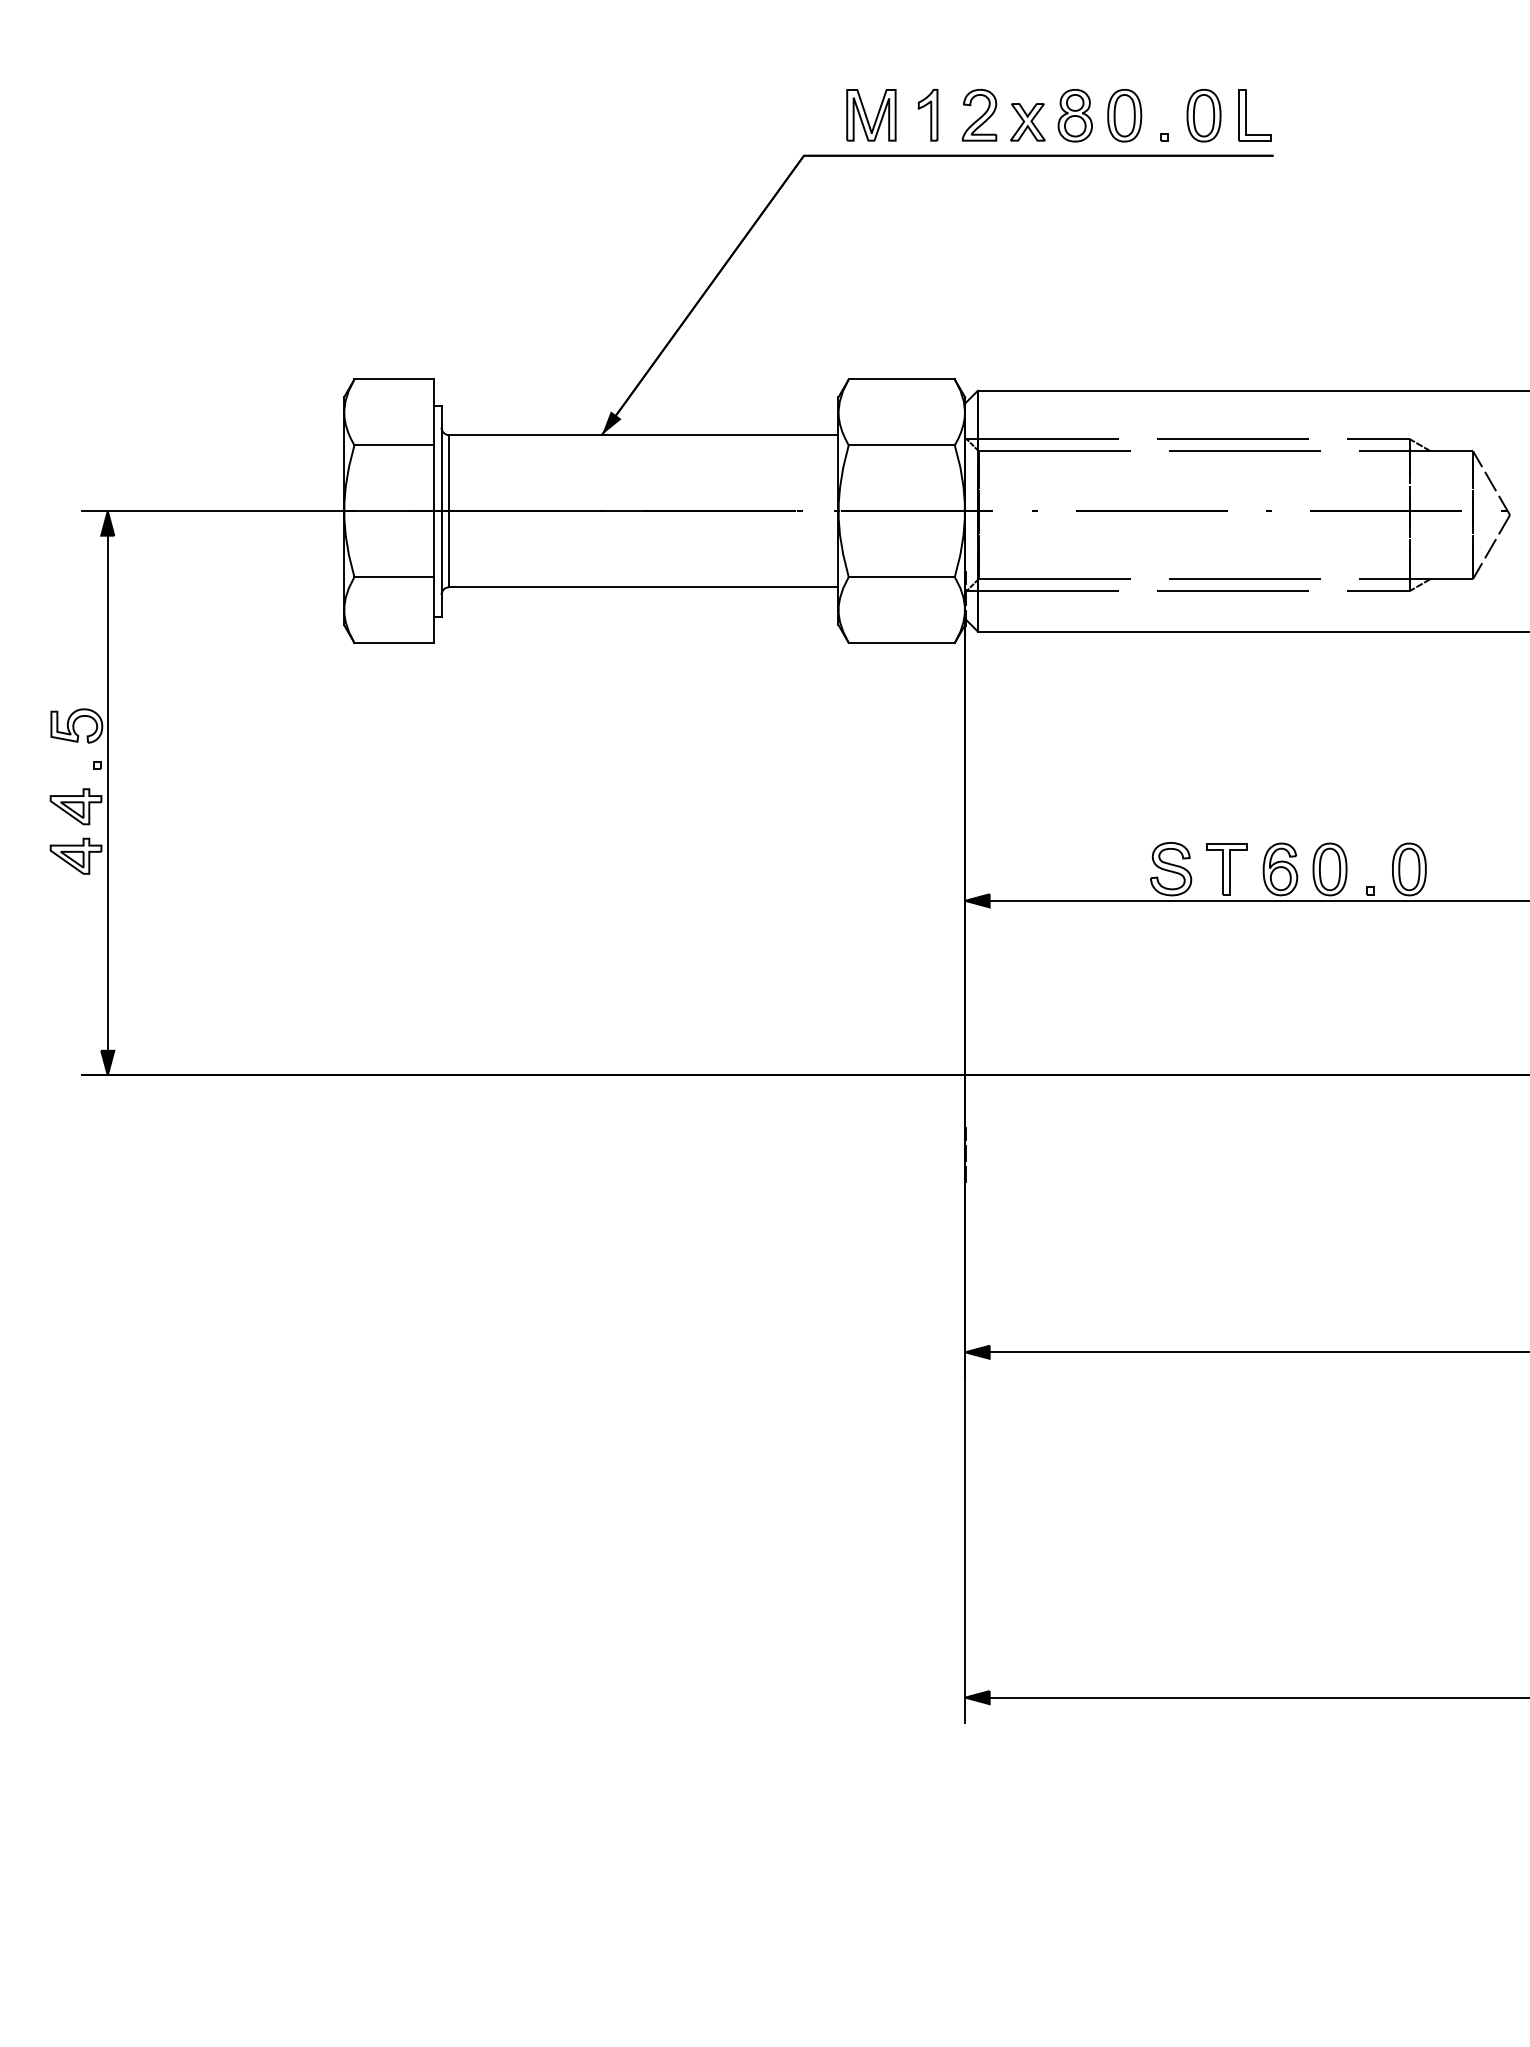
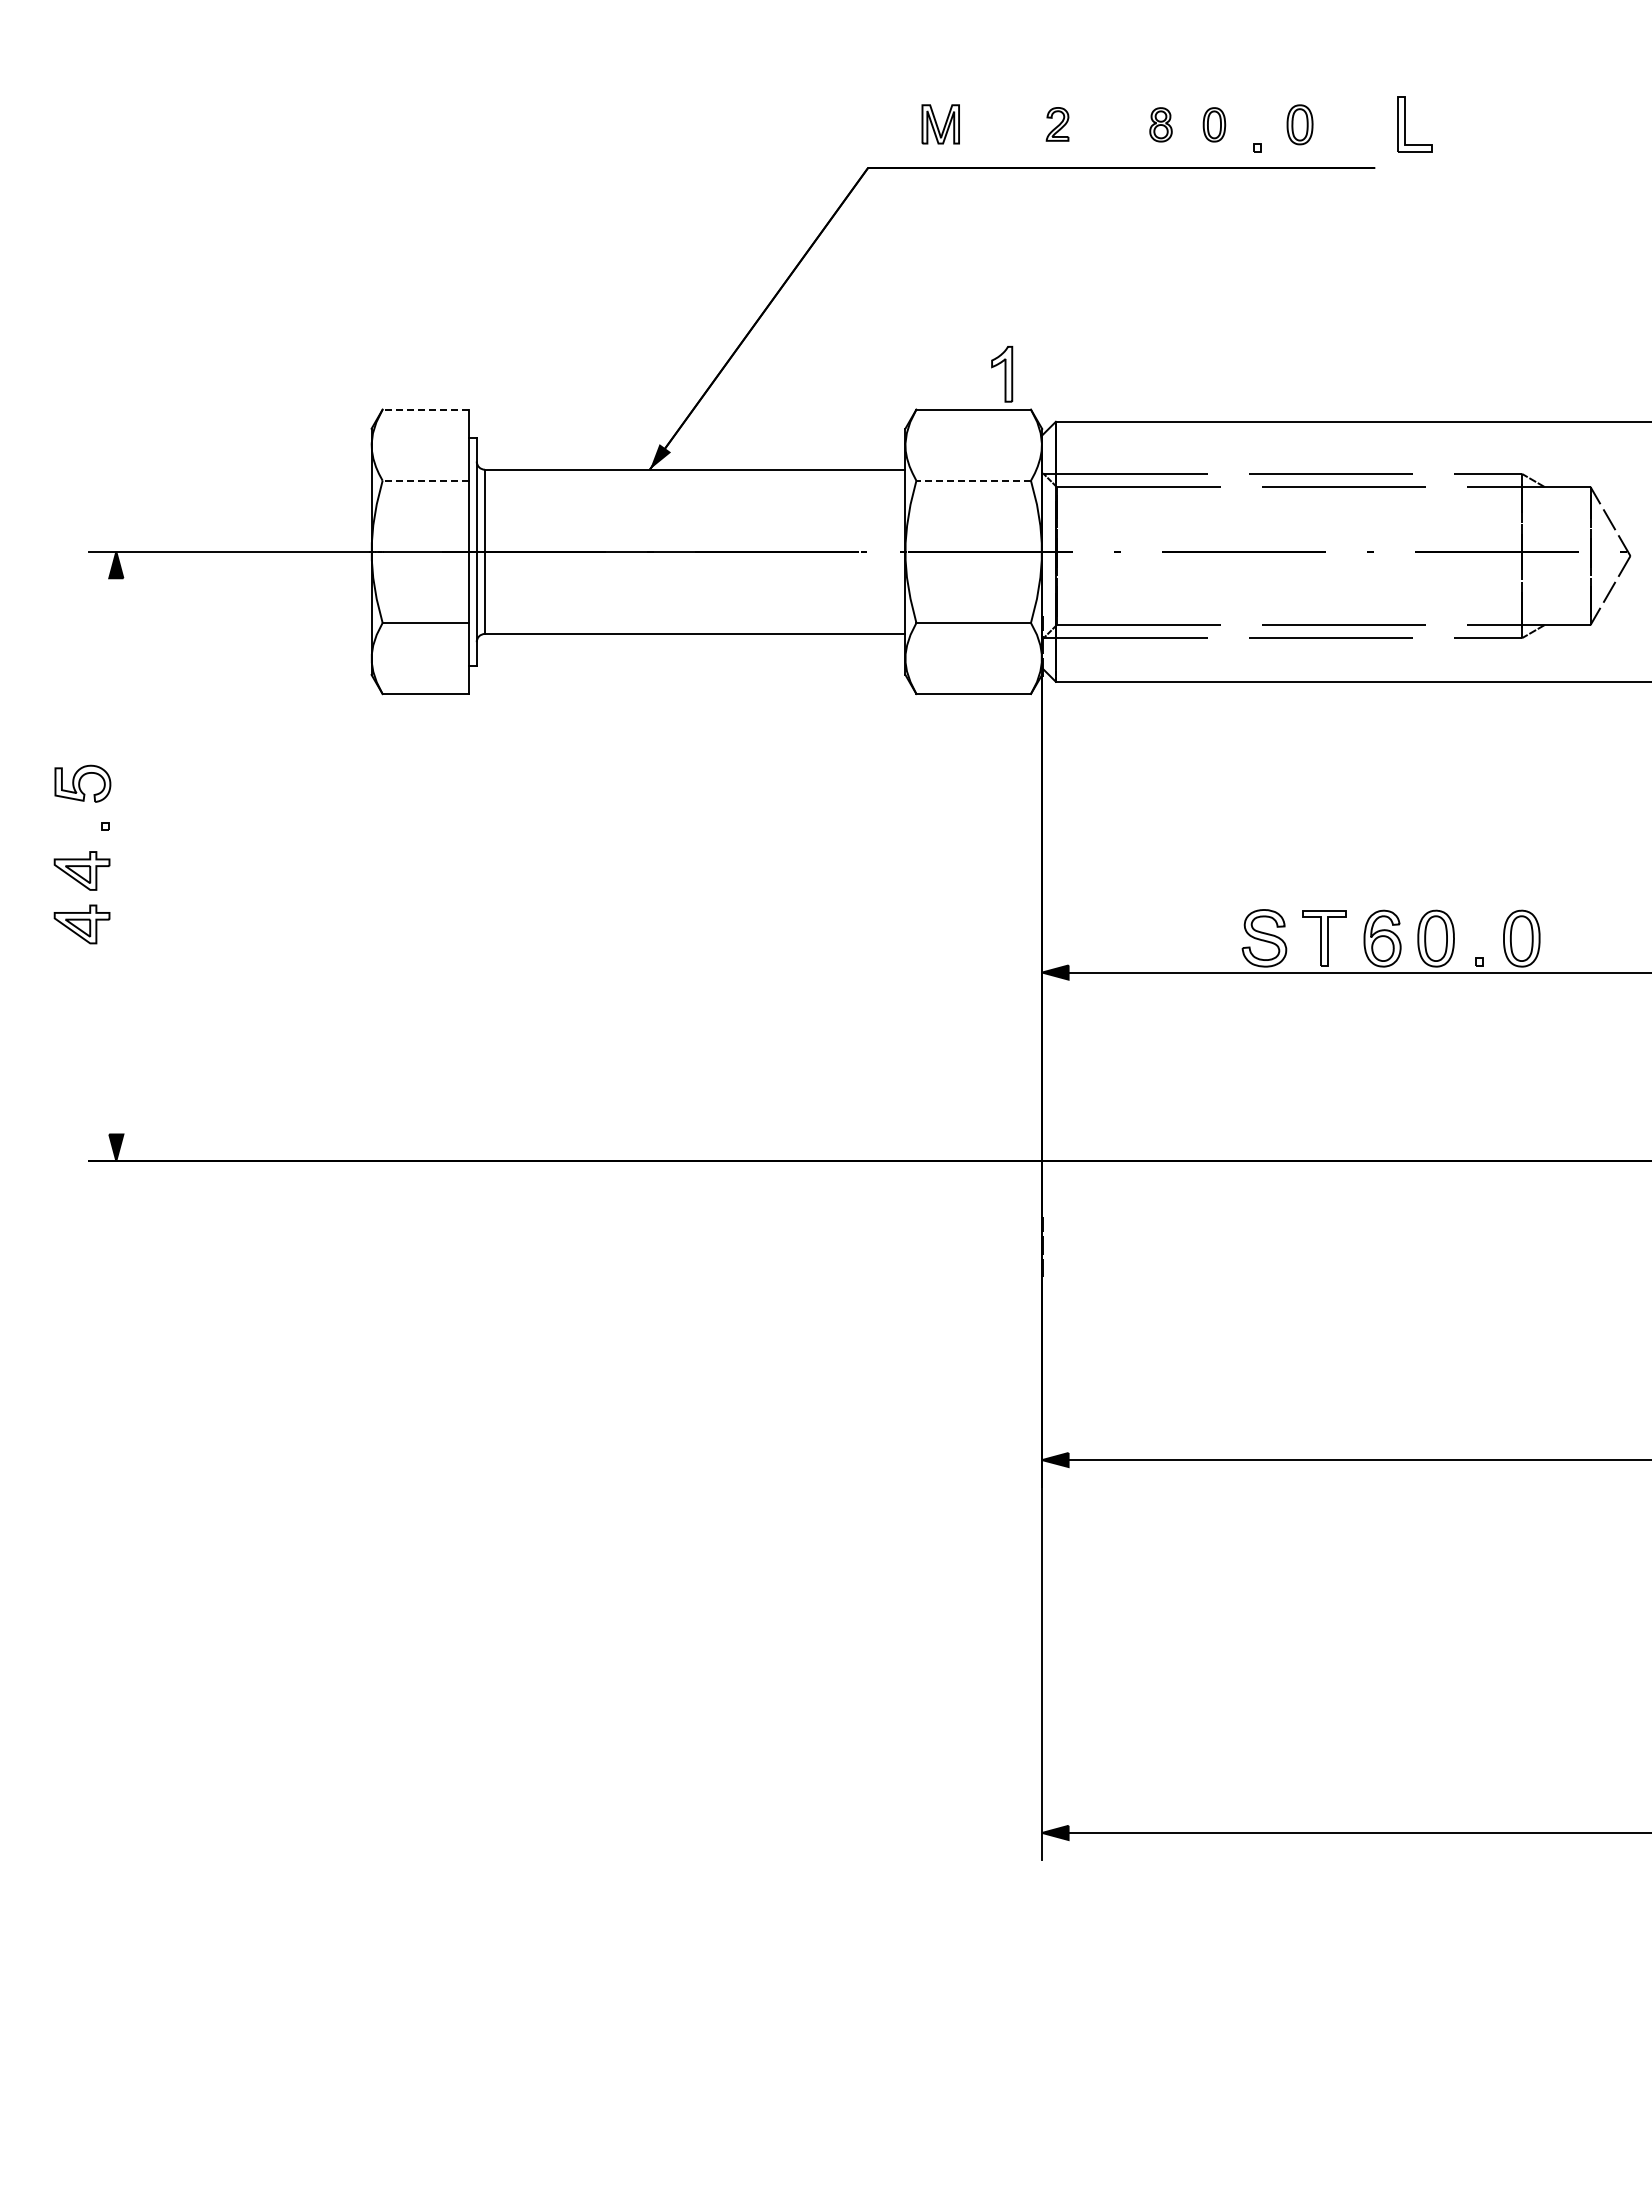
part: (871, 115) -> (940, 124), size x0.7
part: (928, 115) -> (1002, 374), moved
part: (979, 115) -> (1057, 124), size x0.6
part: (1074, 115) -> (1160, 124), size x0.6
part: (1124, 115) -> (1214, 124), size x0.6
part: (1203, 115) -> (1299, 124), size x0.7
part: (1246, 115) -> (1405, 124), moved
part: (1027, 121) -> (1109, 131), removed
line: (394, 379) -> (425, 409), solid -> dashed
line: (394, 445) -> (425, 480), solid -> dashed
line: (901, 445) -> (973, 480), solid -> dashed
line: (107, 793) -> (116, 856), removed

